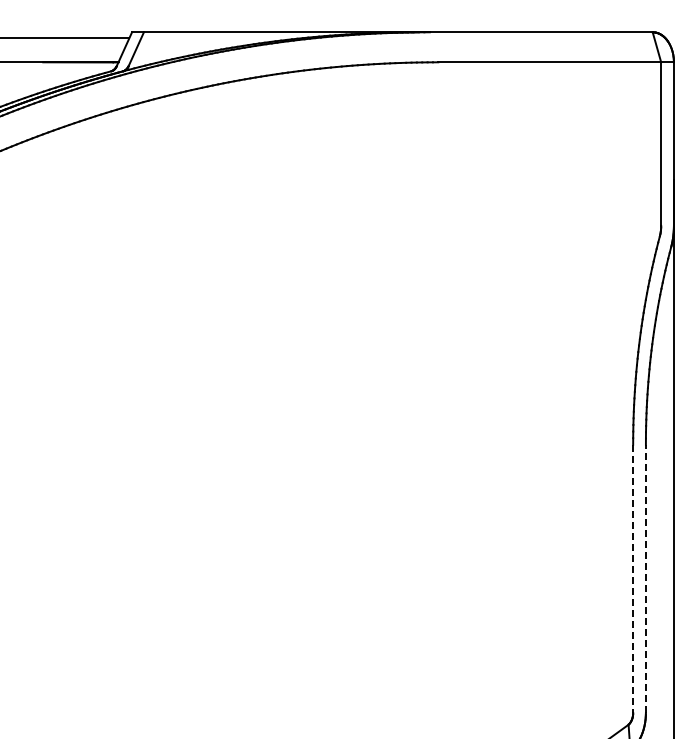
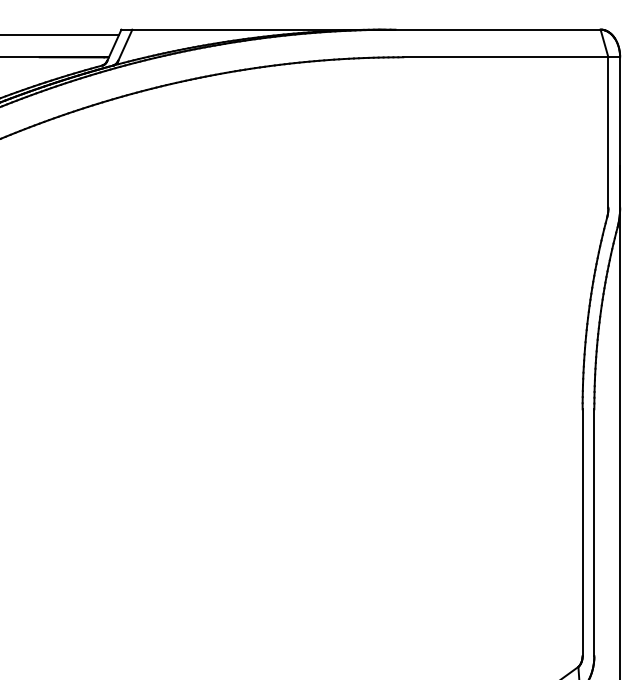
line: (645, 578) -> (593, 532), dashed -> solid
line: (633, 579) -> (582, 533), dashed -> solid

